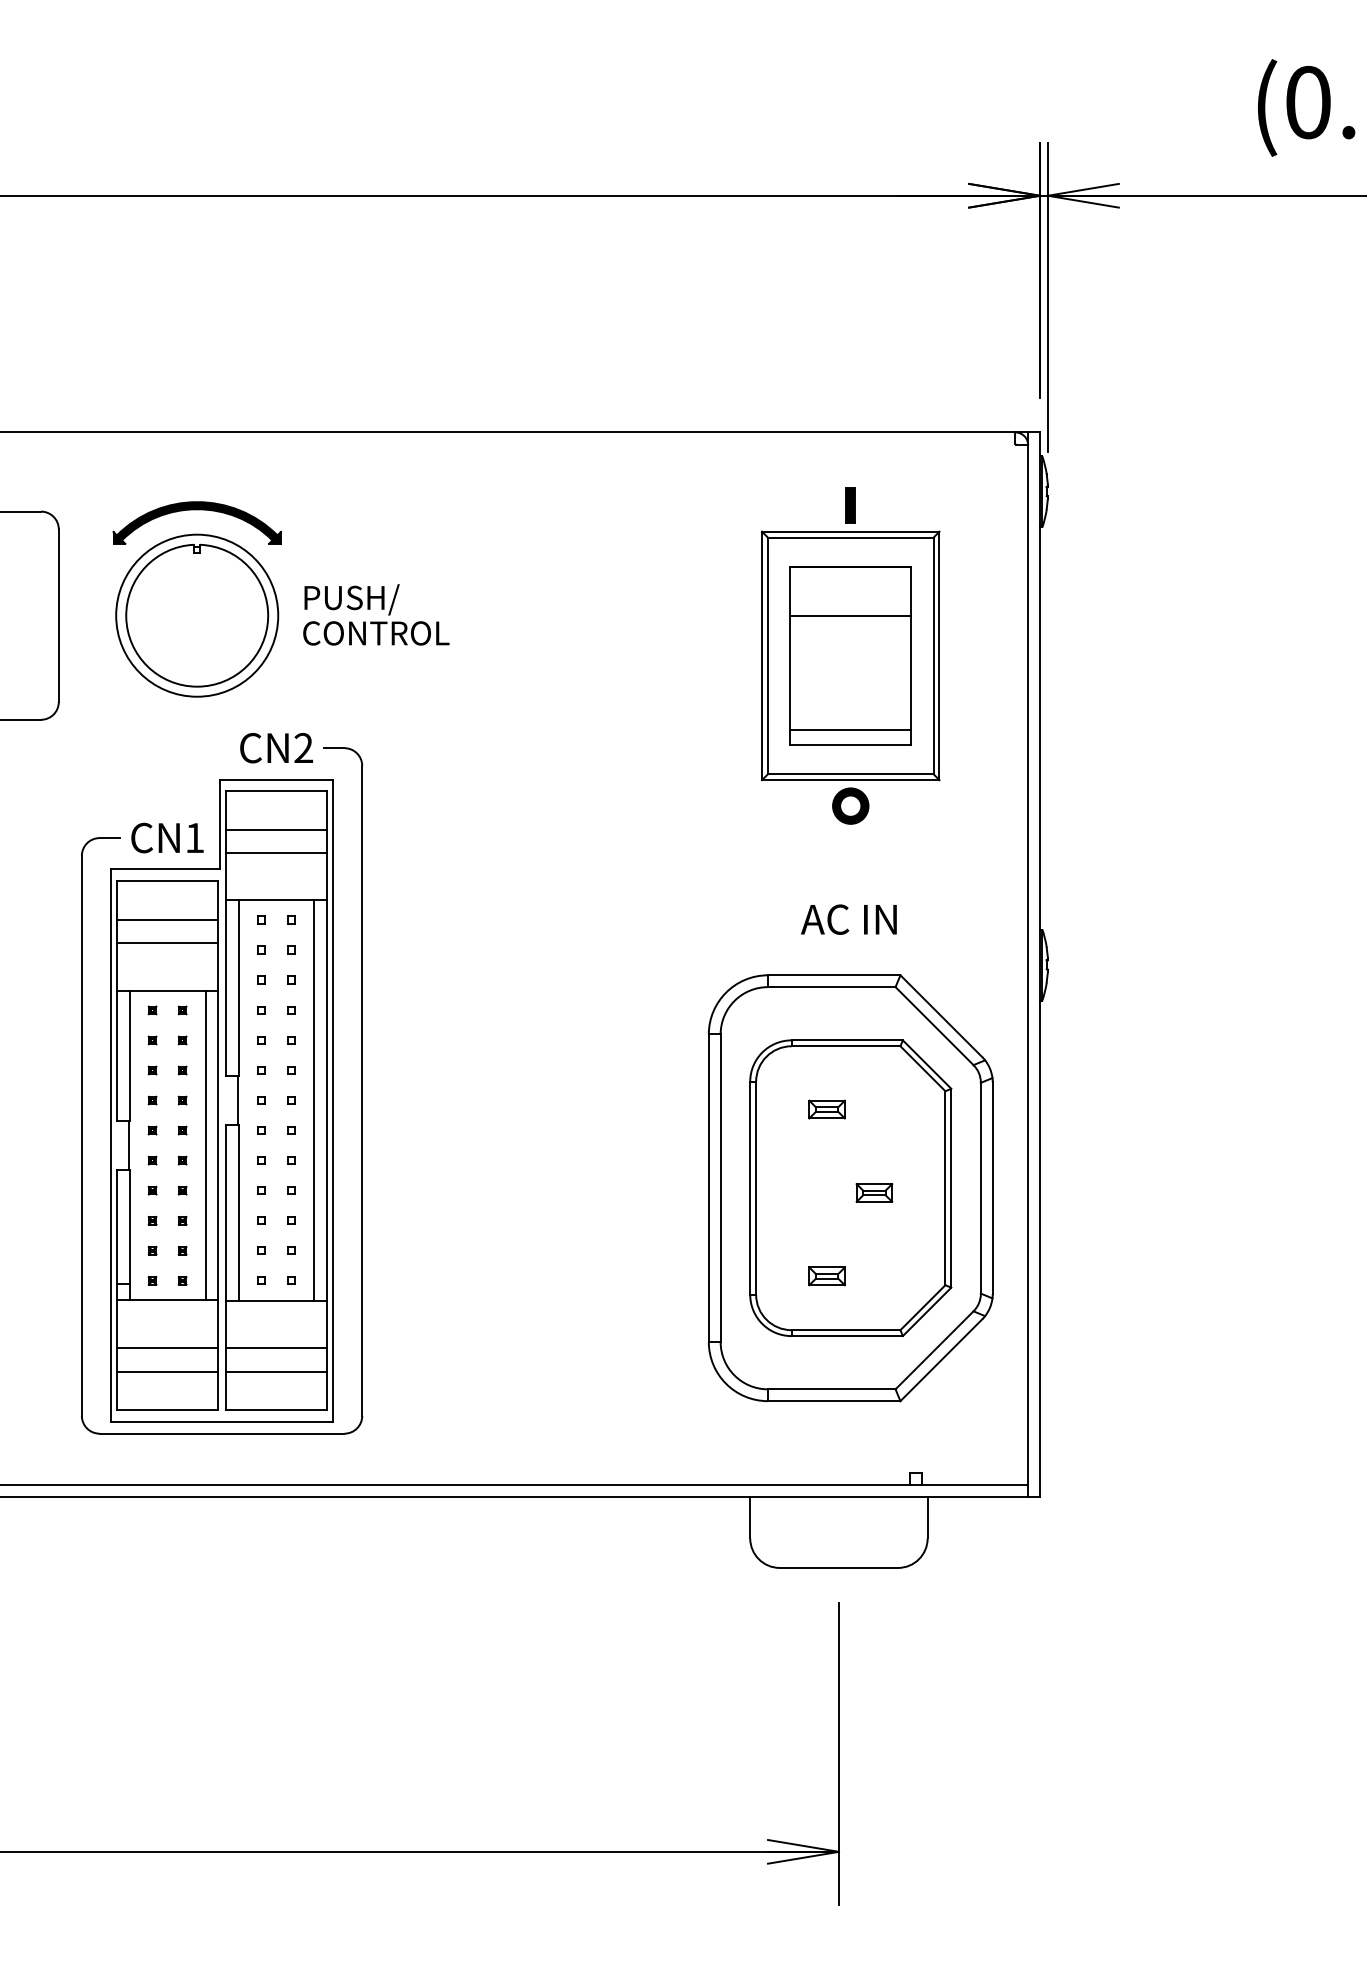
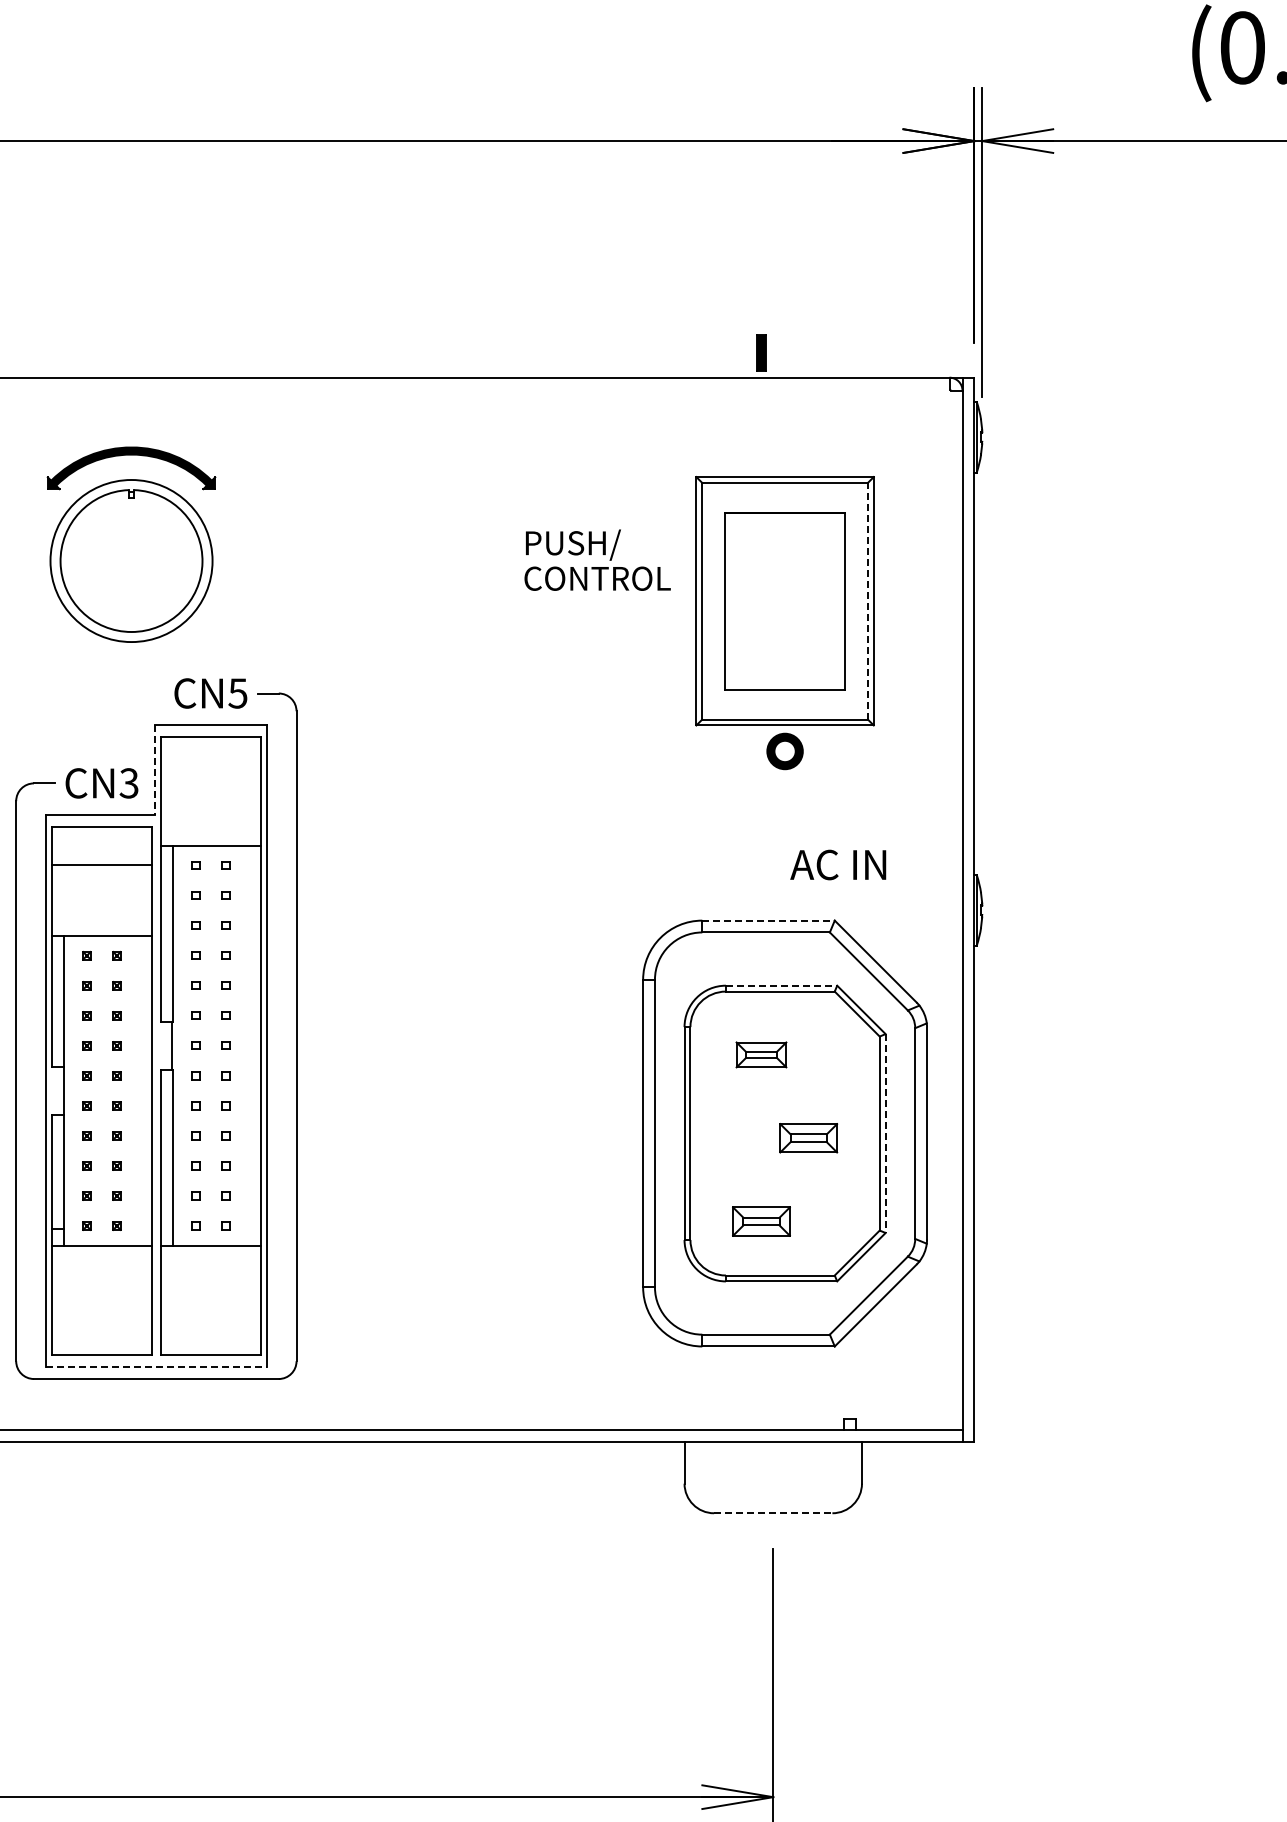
part: (850, 505) -> (760, 352), moved
text: (376, 614) -> (597, 559), moved
line: (850, 616) -> (784, 561), removed
line: (933, 655) -> (867, 600), solid -> dashed
line: (850, 730) -> (784, 675), removed
text: (303, 747) -> (237, 692), CN2 -> CN5
line: (220, 824) -> (154, 769), solid -> dashed
line: (276, 829) -> (210, 774), removed
text: (194, 837) -> (128, 782), CN1 -> CN3
line: (276, 853) -> (210, 798), removed
text: (848, 919) -> (837, 864), moved
line: (167, 943) -> (101, 888), removed
line: (834, 975) -> (768, 920), solid -> dashed
line: (847, 1040) -> (781, 985), solid -> dashed
line: (314, 1100) -> (248, 1045), removed
part: (826, 1109) -> (760, 1054), size x1.4
line: (205, 1145) -> (139, 1090), removed
line: (951, 1188) -> (885, 1133), solid -> dashed
part: (874, 1192) -> (808, 1137), size x1.6
part: (826, 1276) -> (760, 1221), size x1.6
line: (167, 1348) -> (101, 1293), removed
line: (276, 1348) -> (210, 1293), removed
line: (167, 1371) -> (101, 1316), removed
line: (276, 1371) -> (210, 1316), removed
line: (222, 1421) -> (156, 1366), solid -> dashed
line: (839, 1567) -> (773, 1512), solid -> dashed

